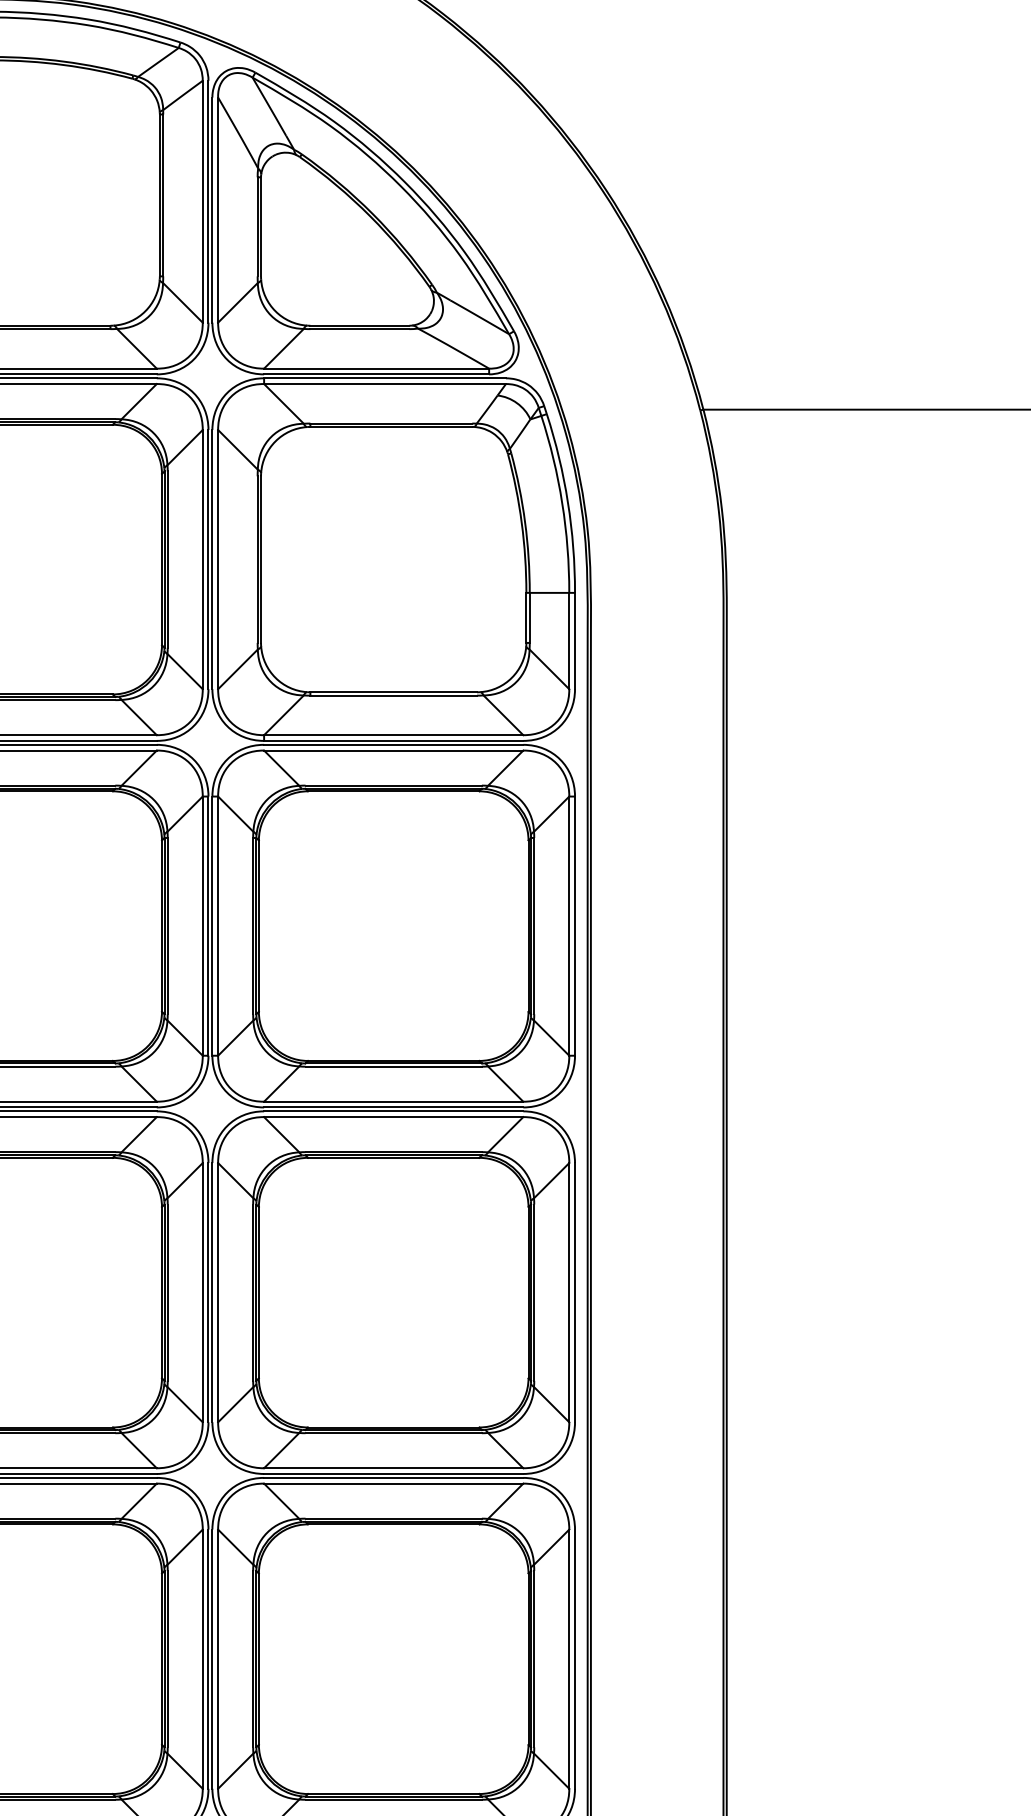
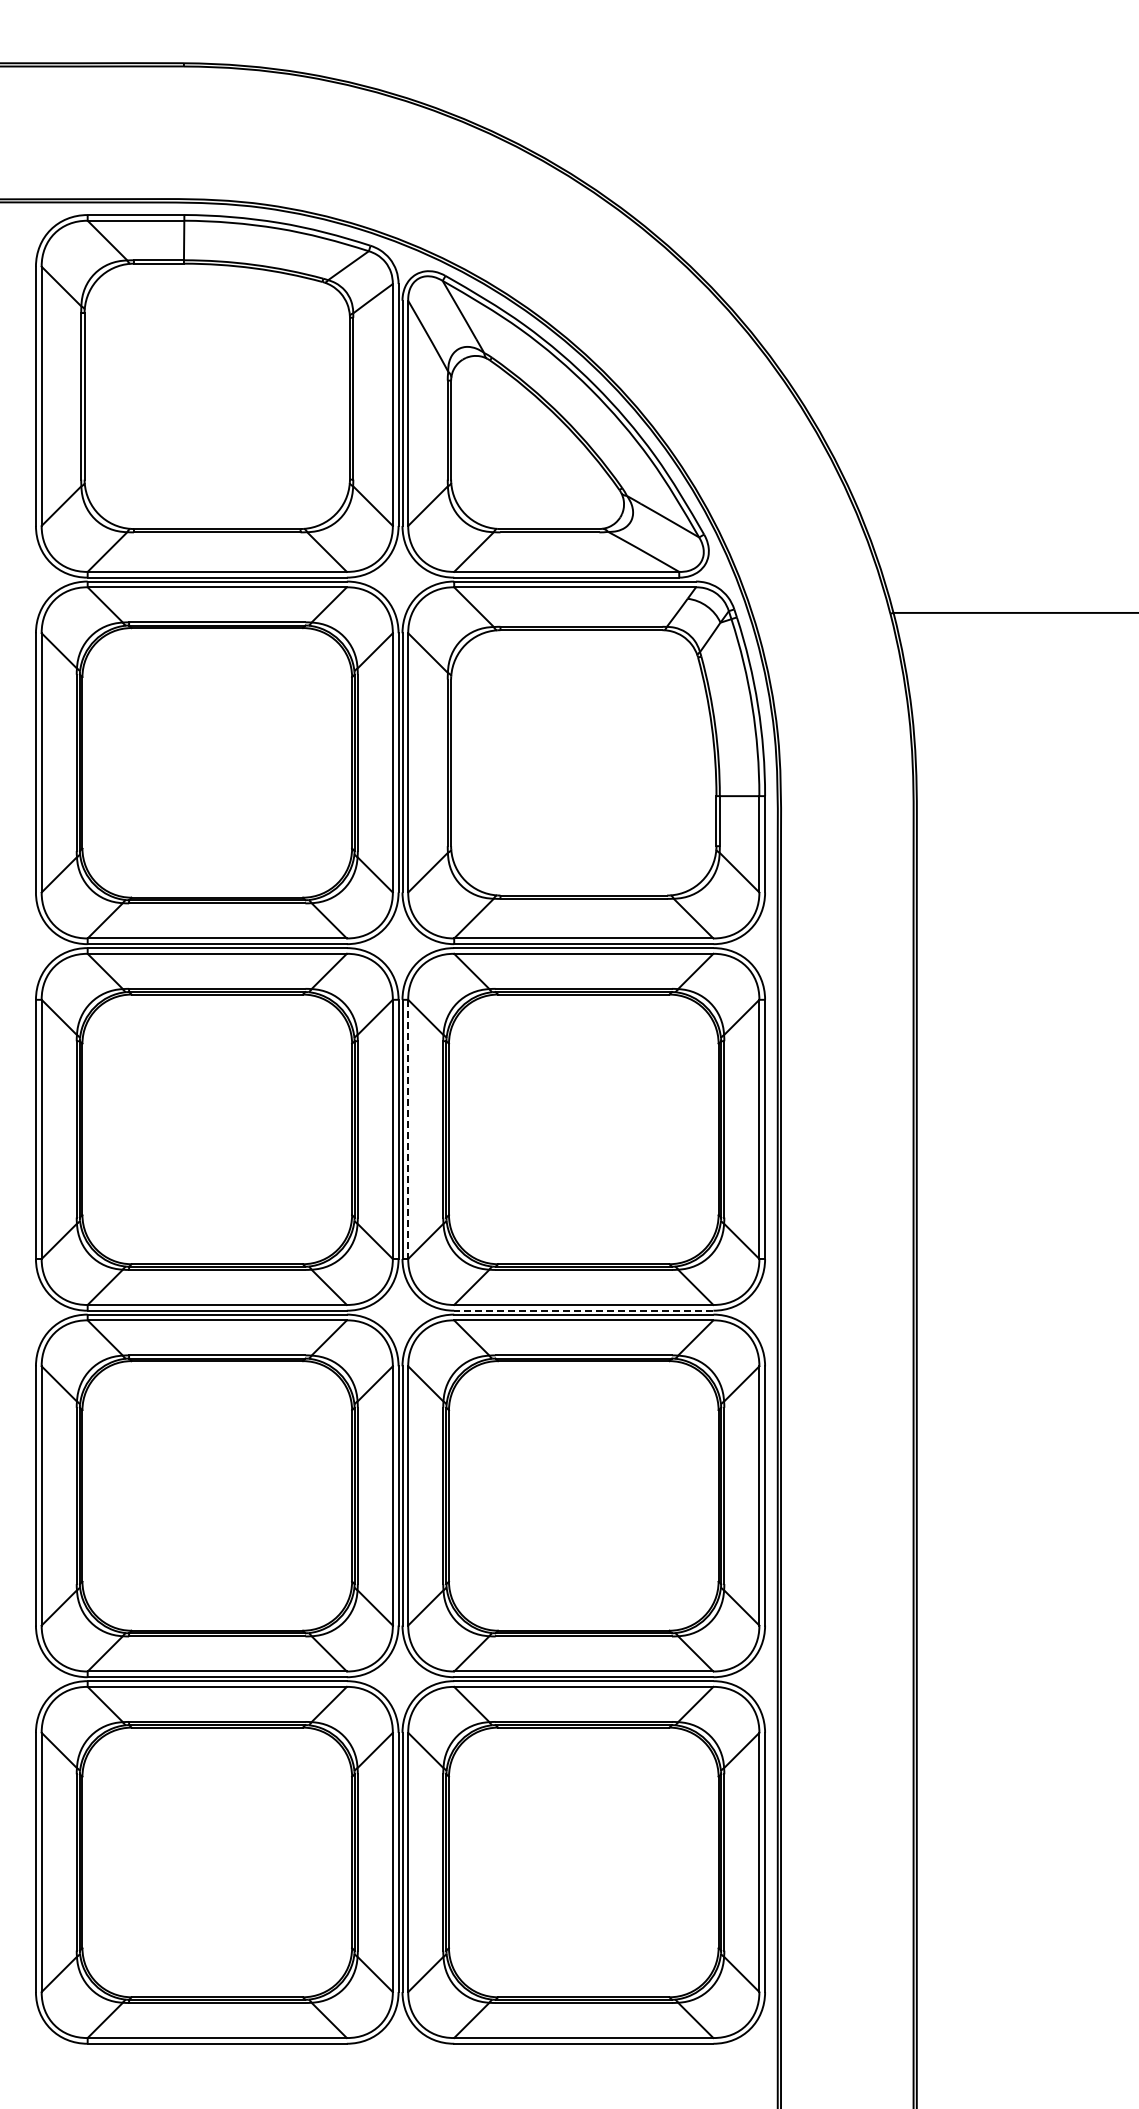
line: (218, 926) -> (408, 1129), solid -> dashed
line: (393, 1107) -> (583, 1310), solid -> dashed

